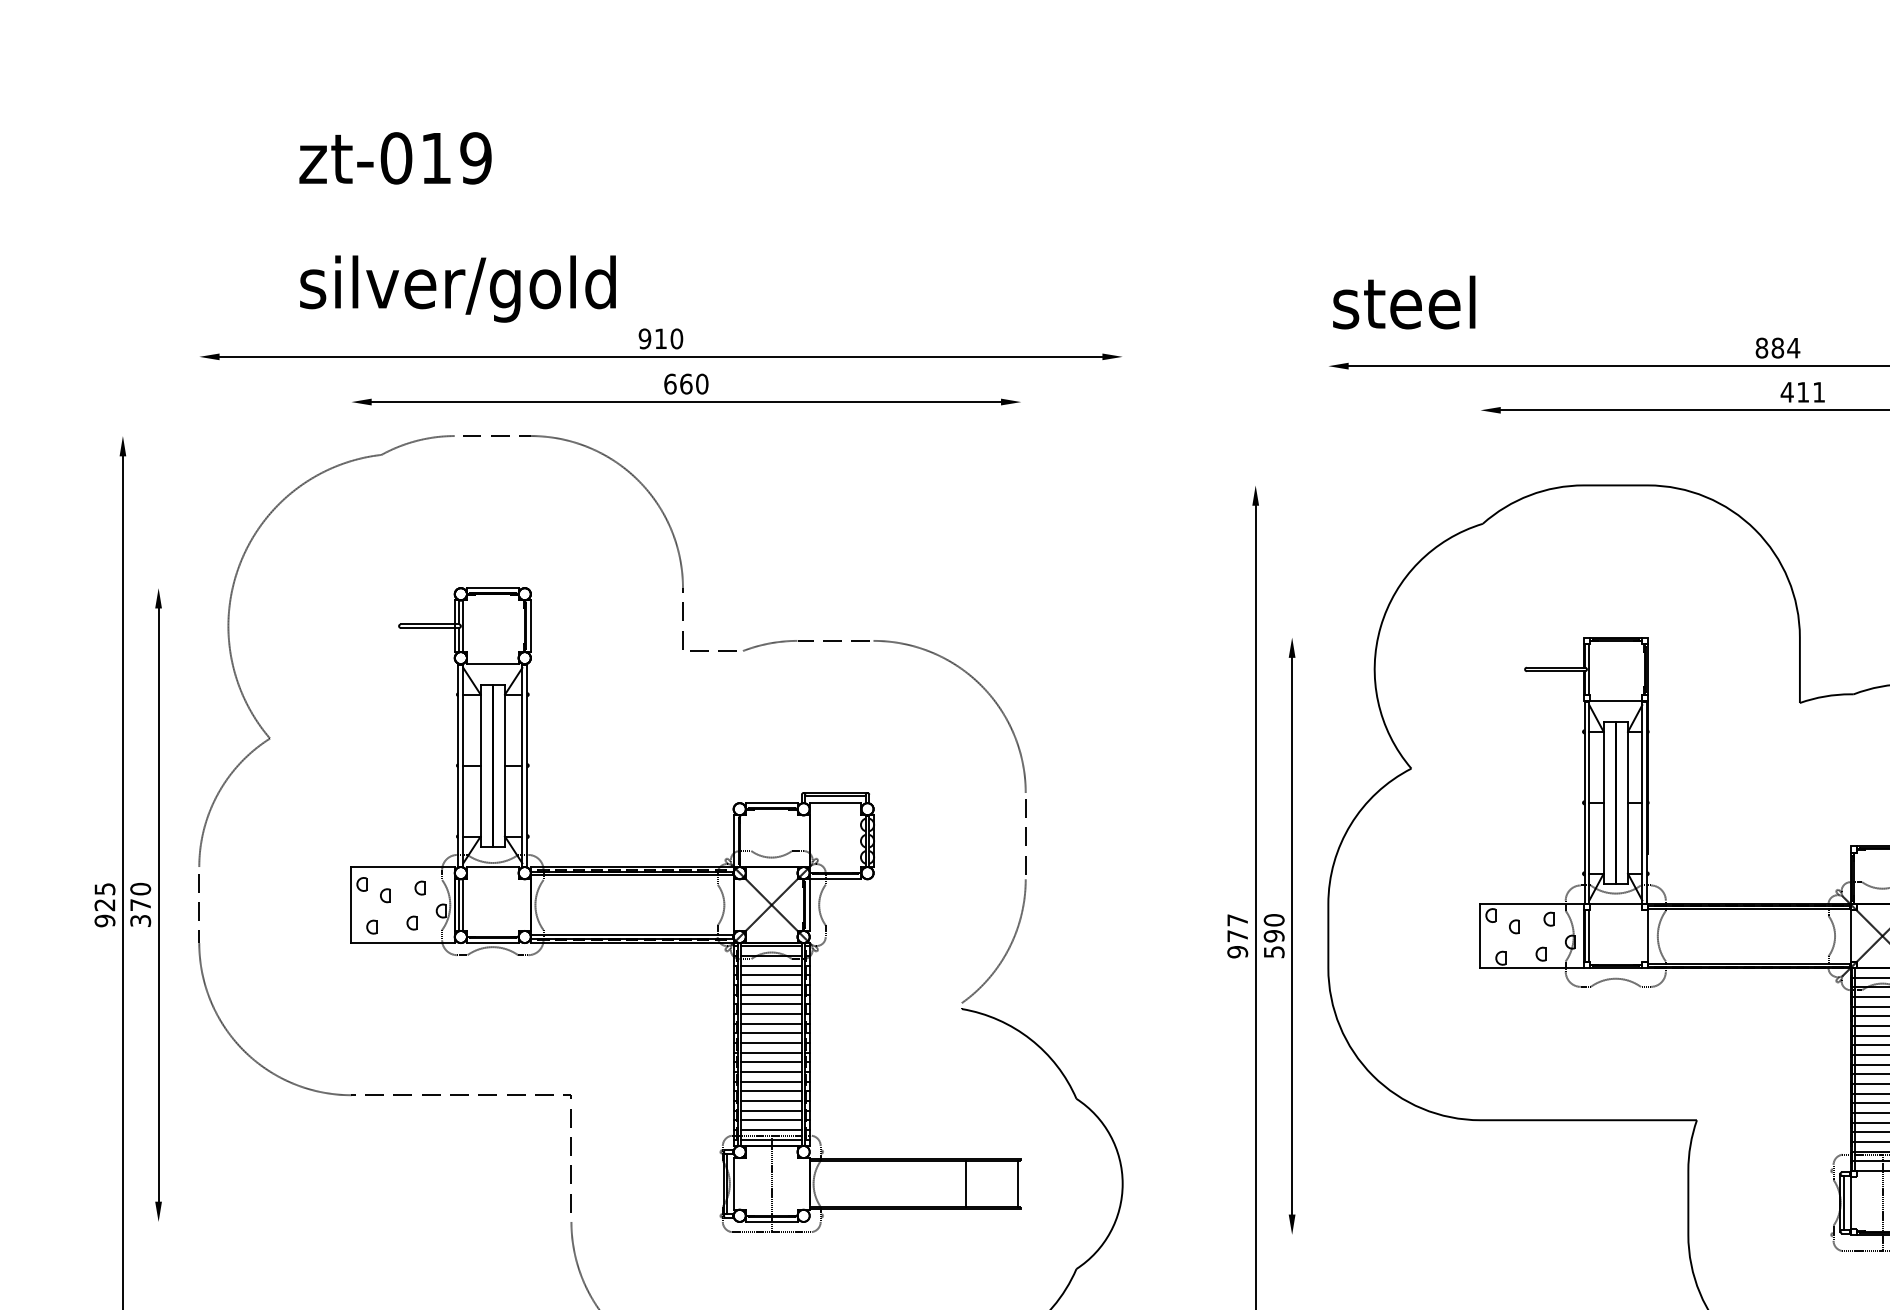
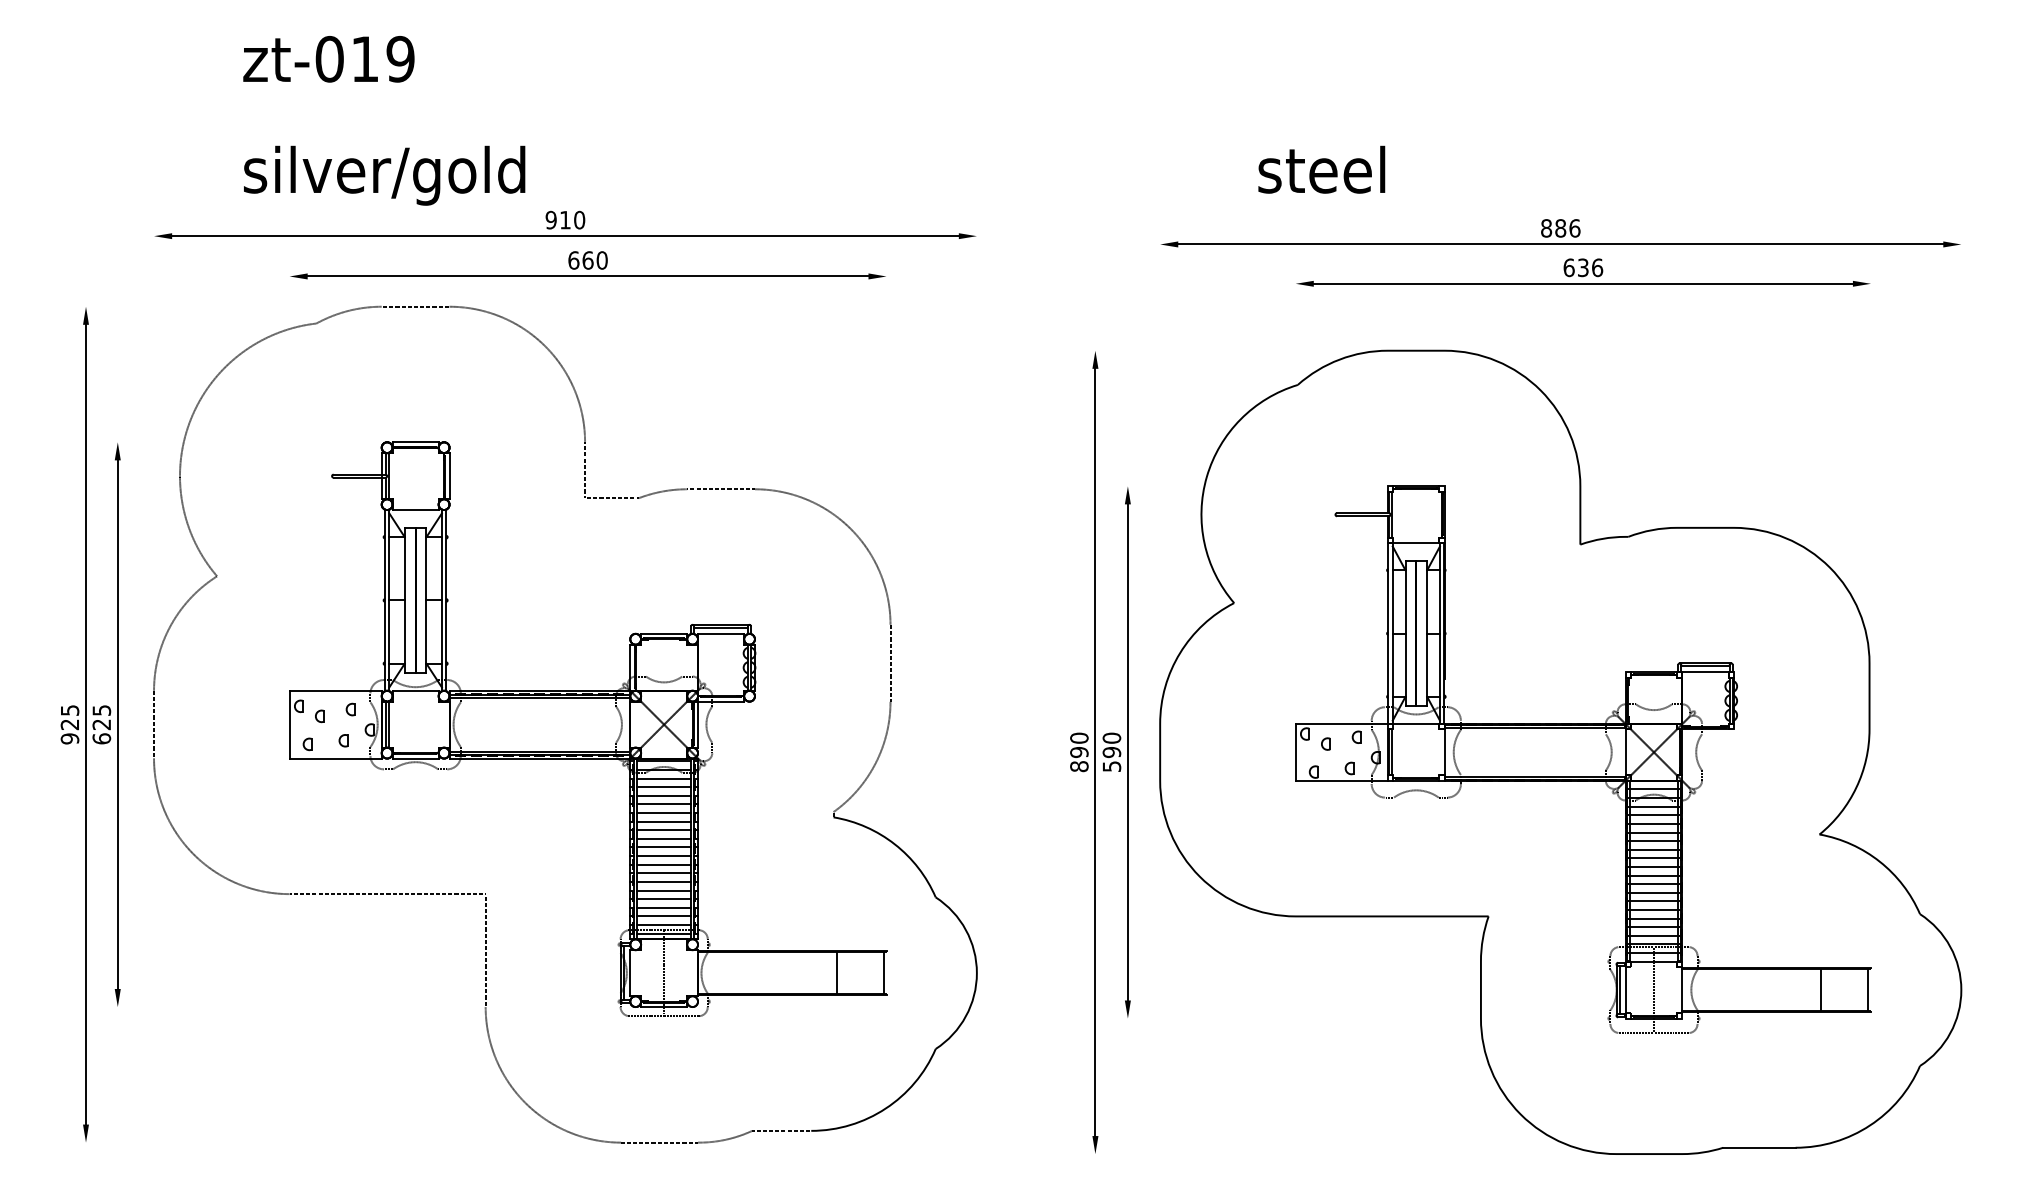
text: (1403, 302) -> (1321, 169), moved
text: (1793, 348) -> (1574, 228), 884 -> 886
text: (1803, 392) -> (1583, 267), 411 -> 636
text: (140, 904) -> (101, 724), 370 -> 625
text: (1237, 936) -> (1079, 752), 977 -> 890

